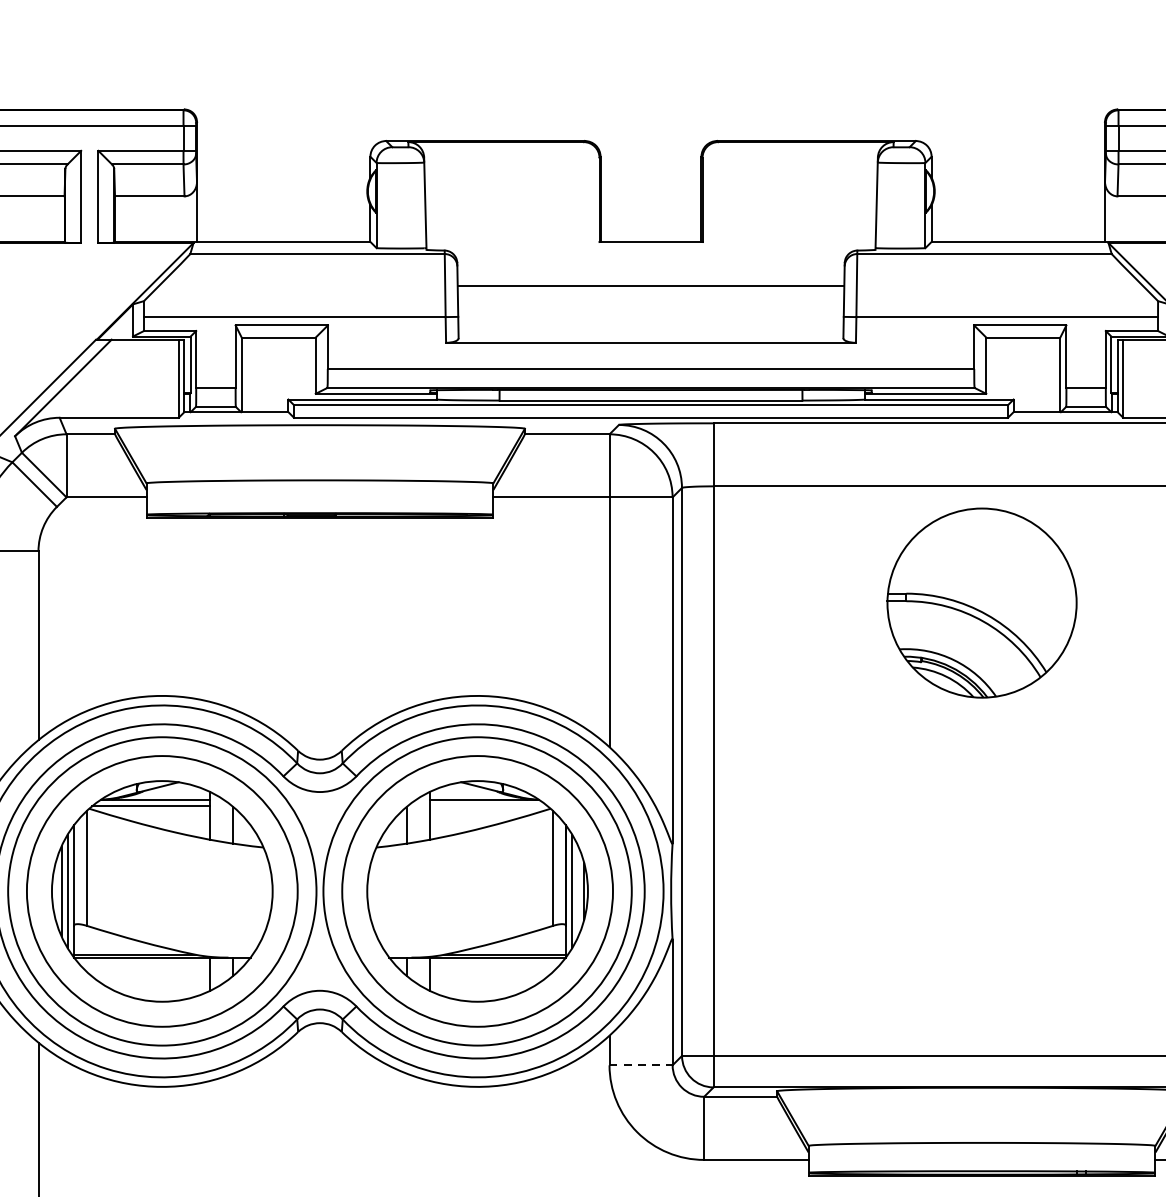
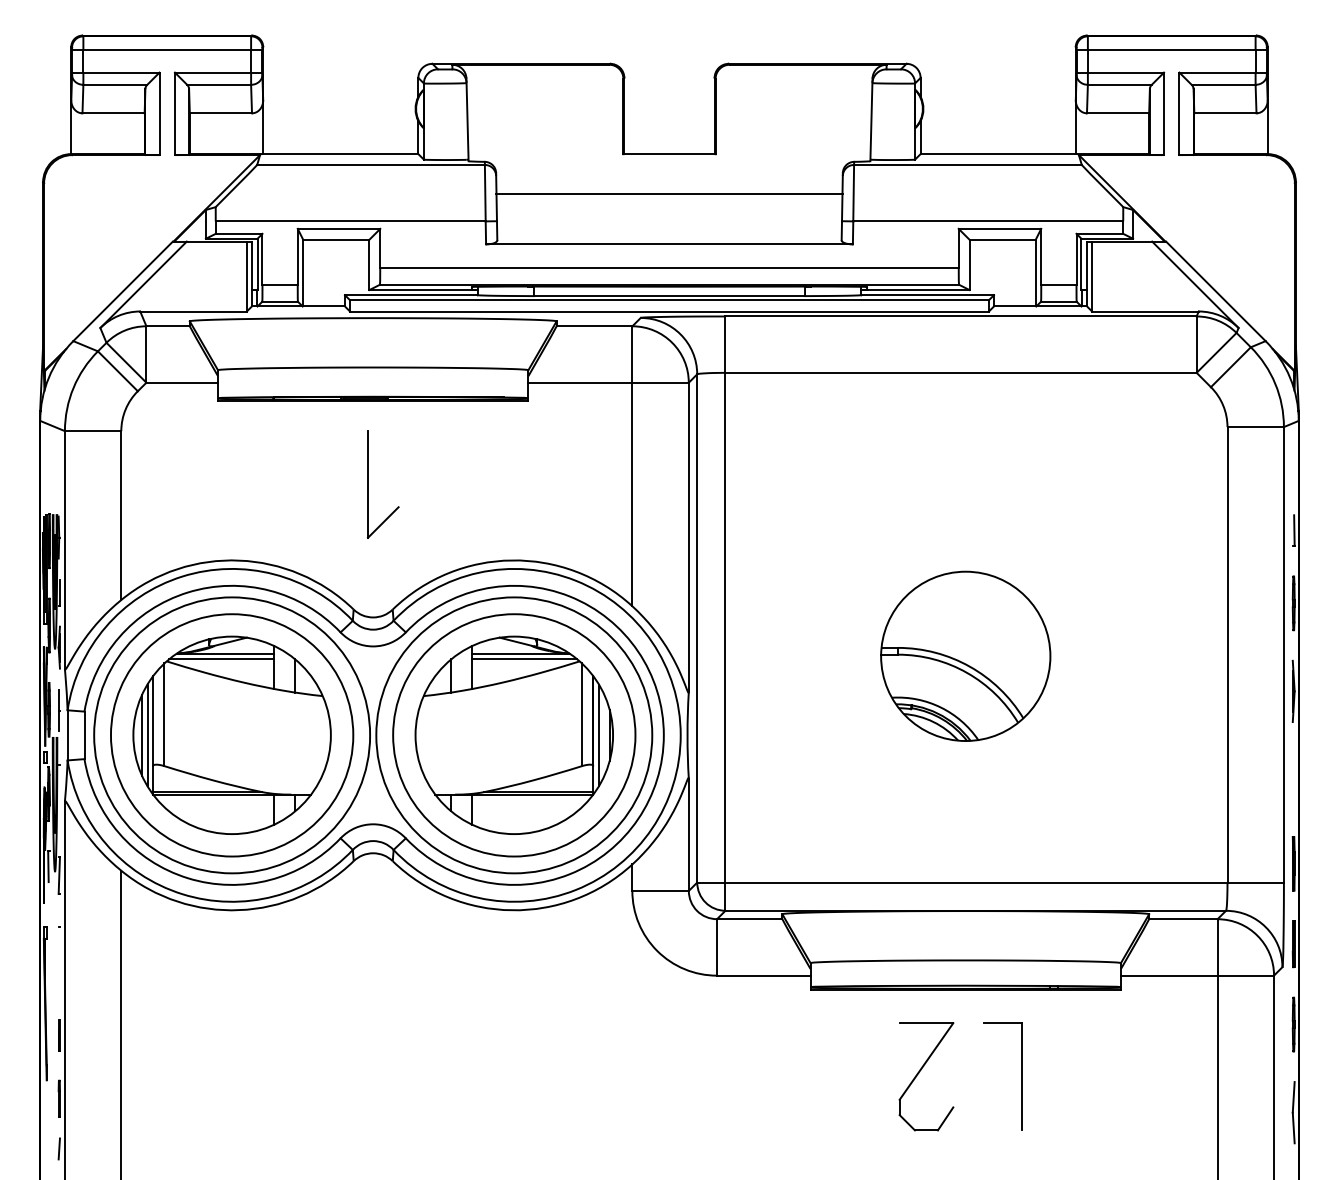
part: (981, 602) -> (965, 655), moved
part: (314, 611) -> (368, 484), added
line: (489, 806) -> (524, 659), added
line: (642, 1064) -> (661, 890), dashed -> solid

